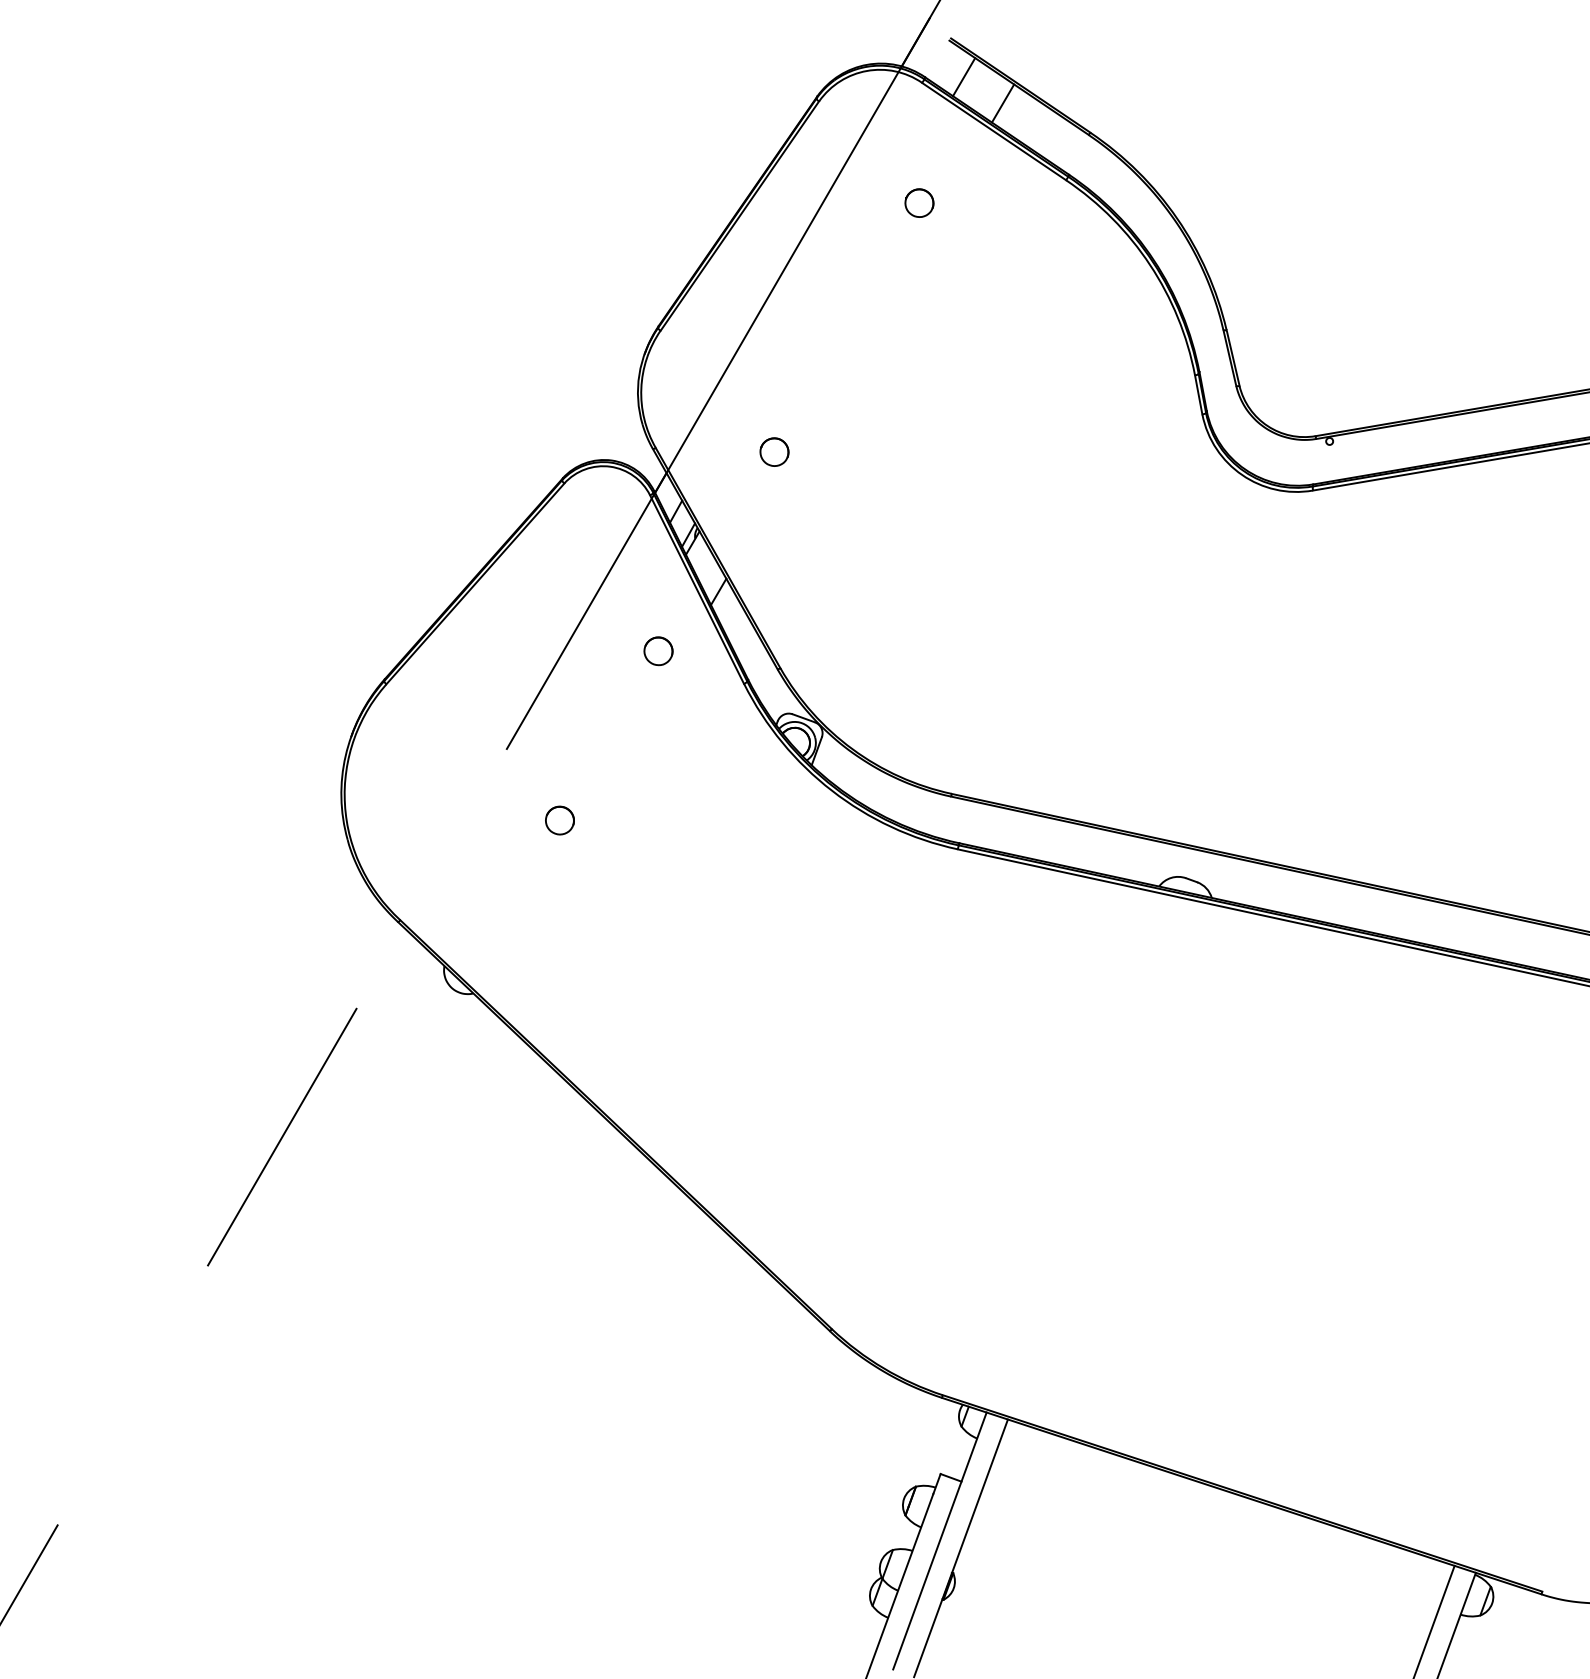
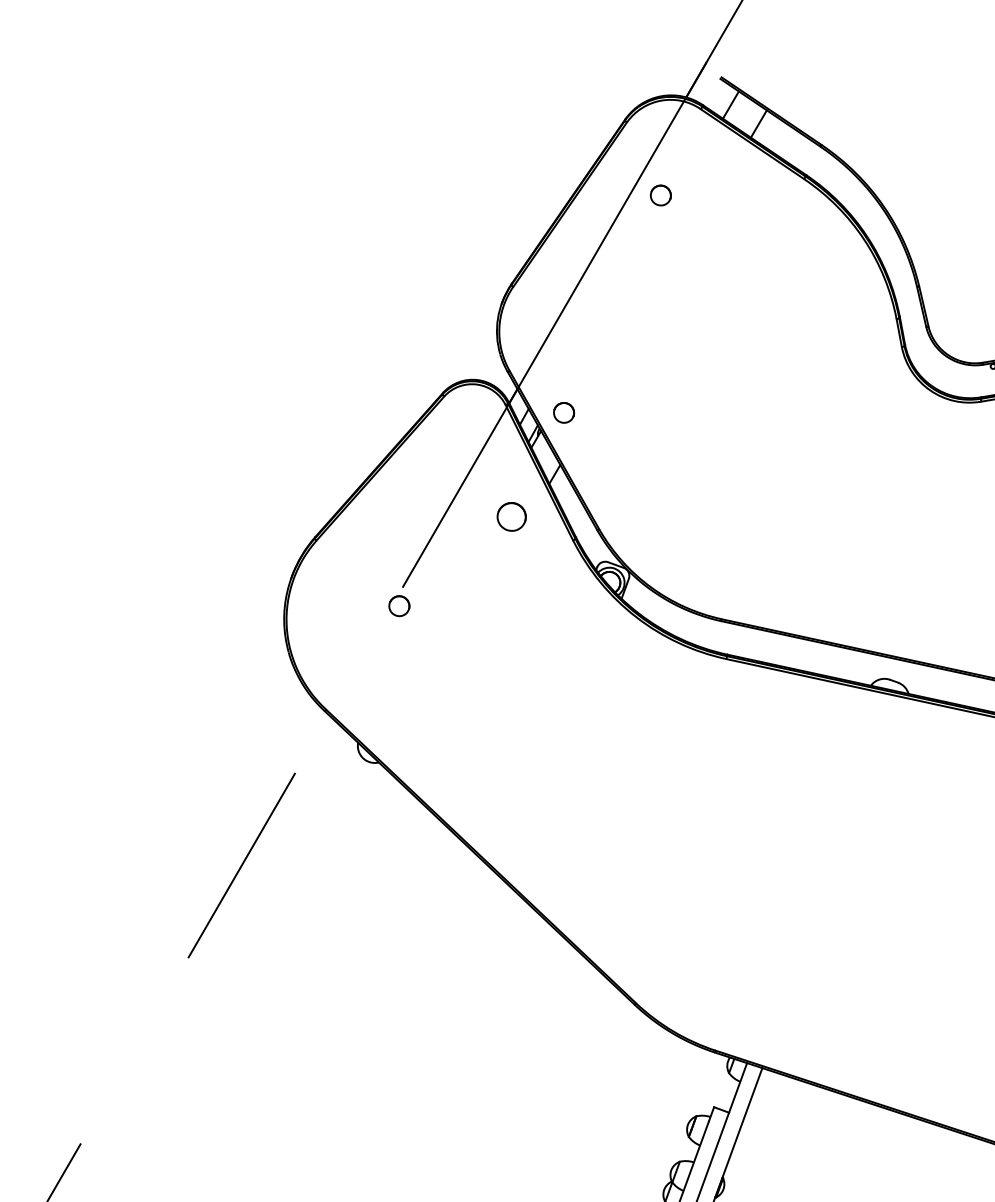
part: (919, 202) -> (660, 195), moved
part: (774, 451) -> (564, 412), moved
part: (658, 651) -> (511, 517), size x1.4
part: (559, 820) -> (399, 606), moved

